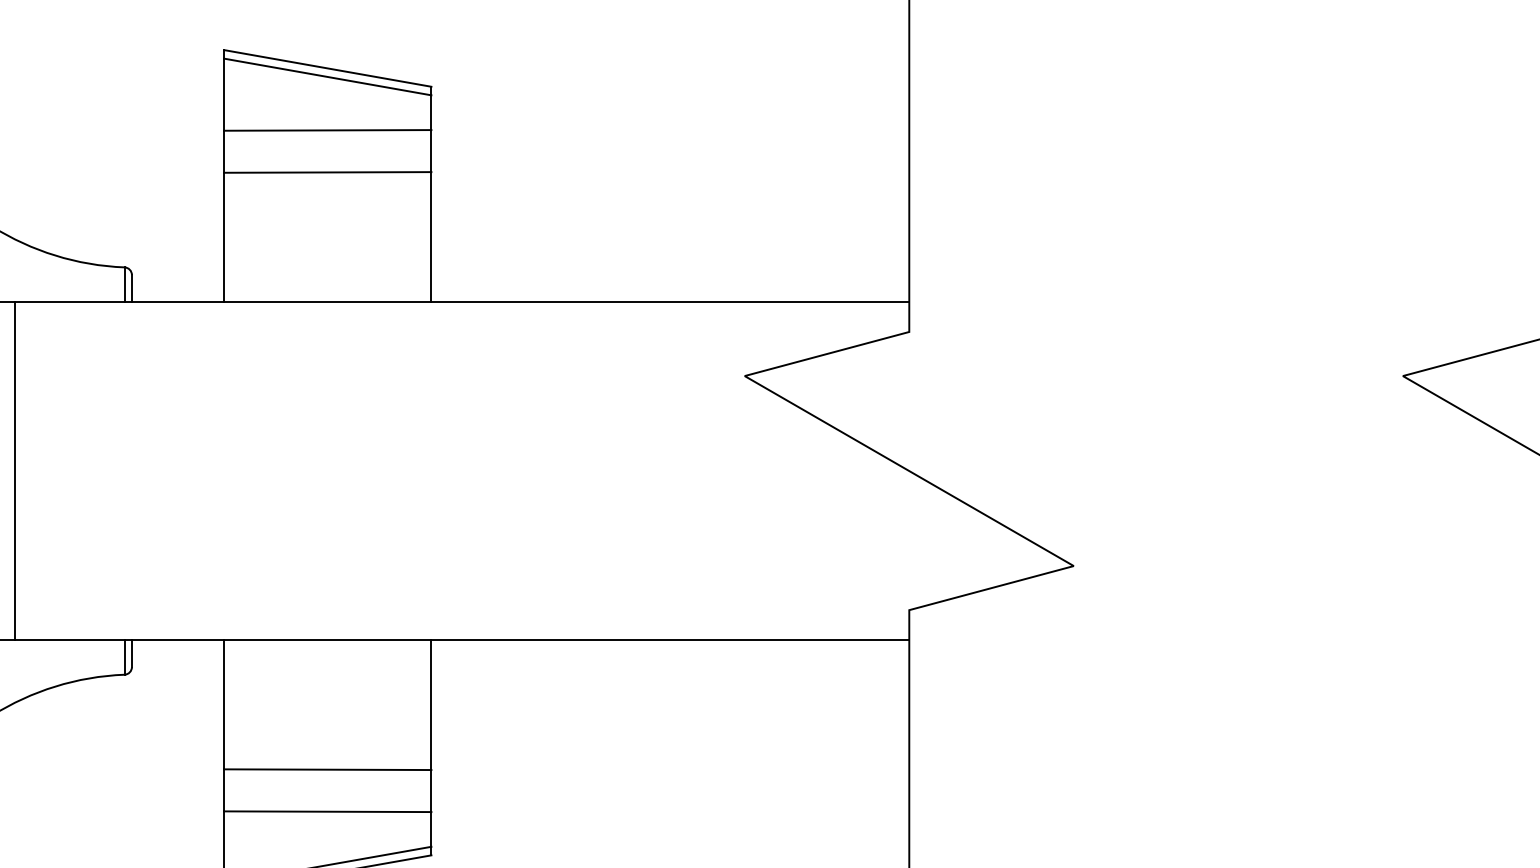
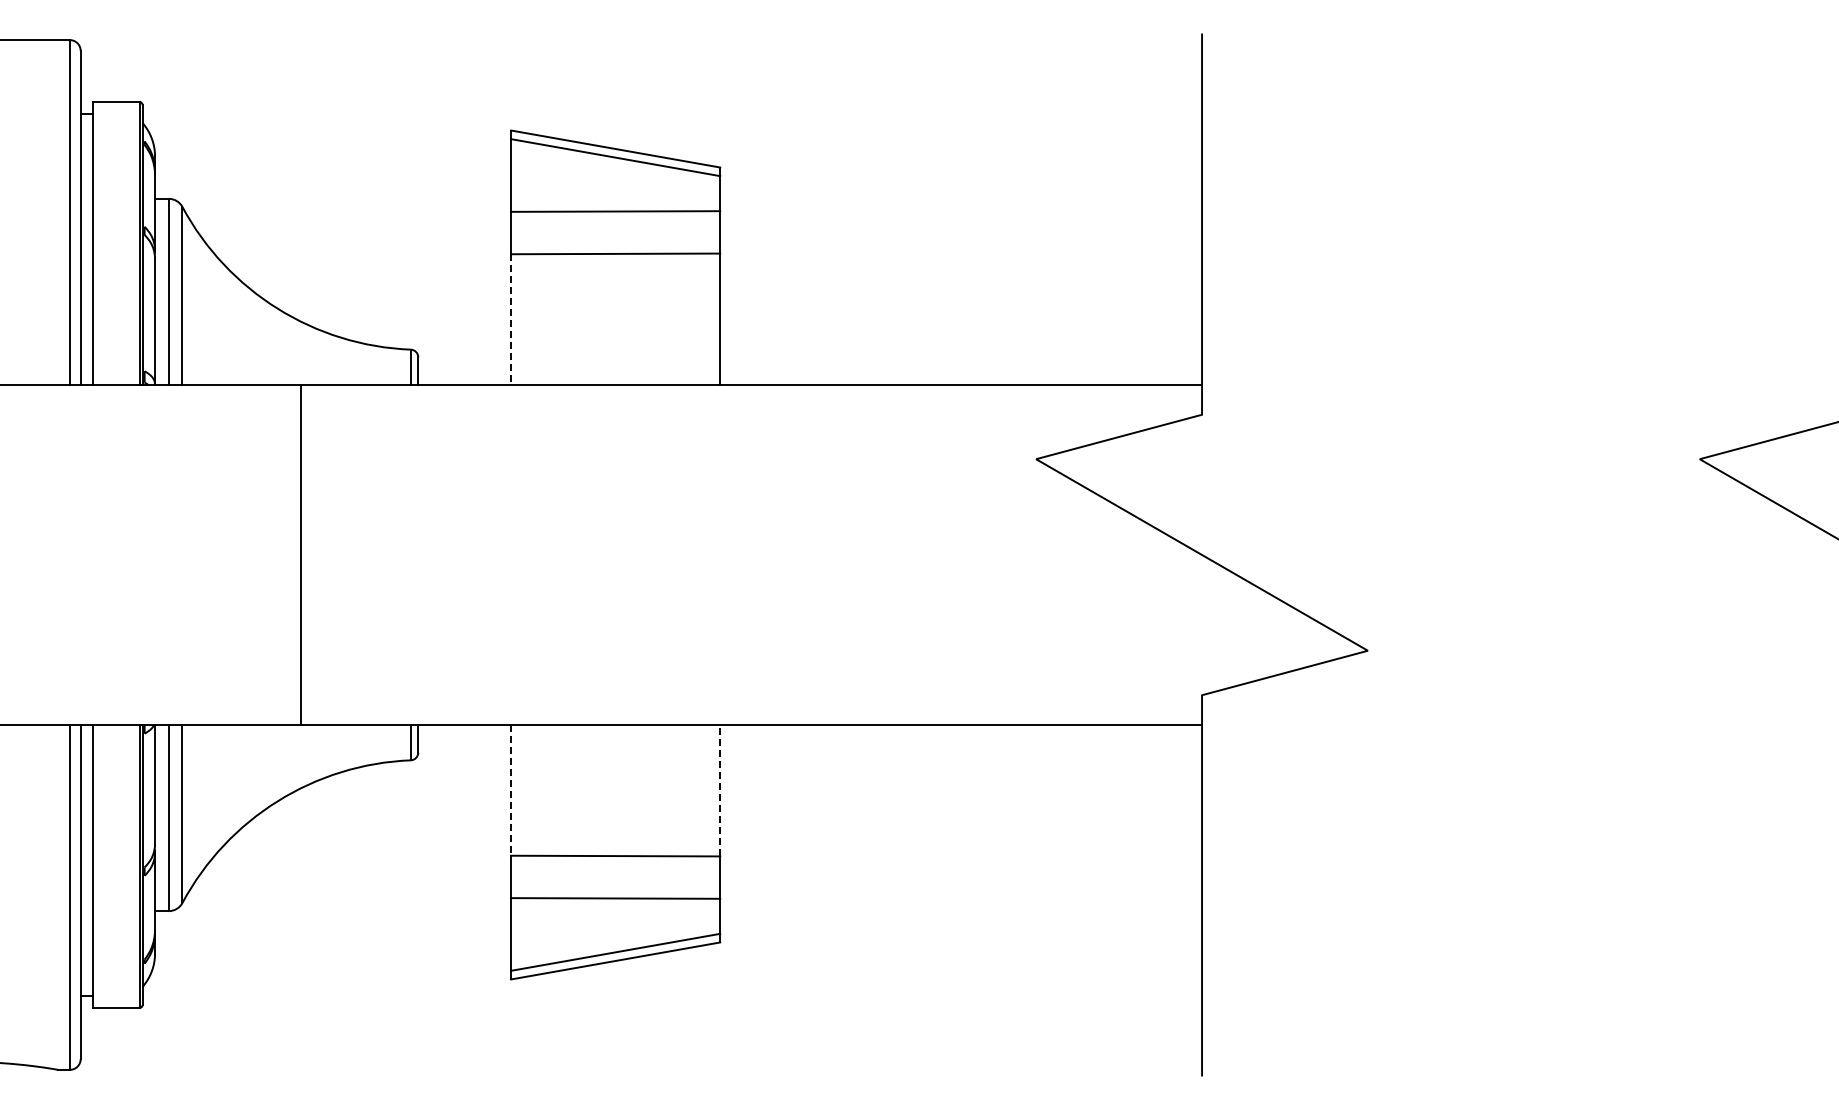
line: (224, 237) -> (511, 319), solid -> dashed
line: (431, 704) -> (720, 790), solid -> dashed
line: (224, 705) -> (511, 791), solid -> dashed

